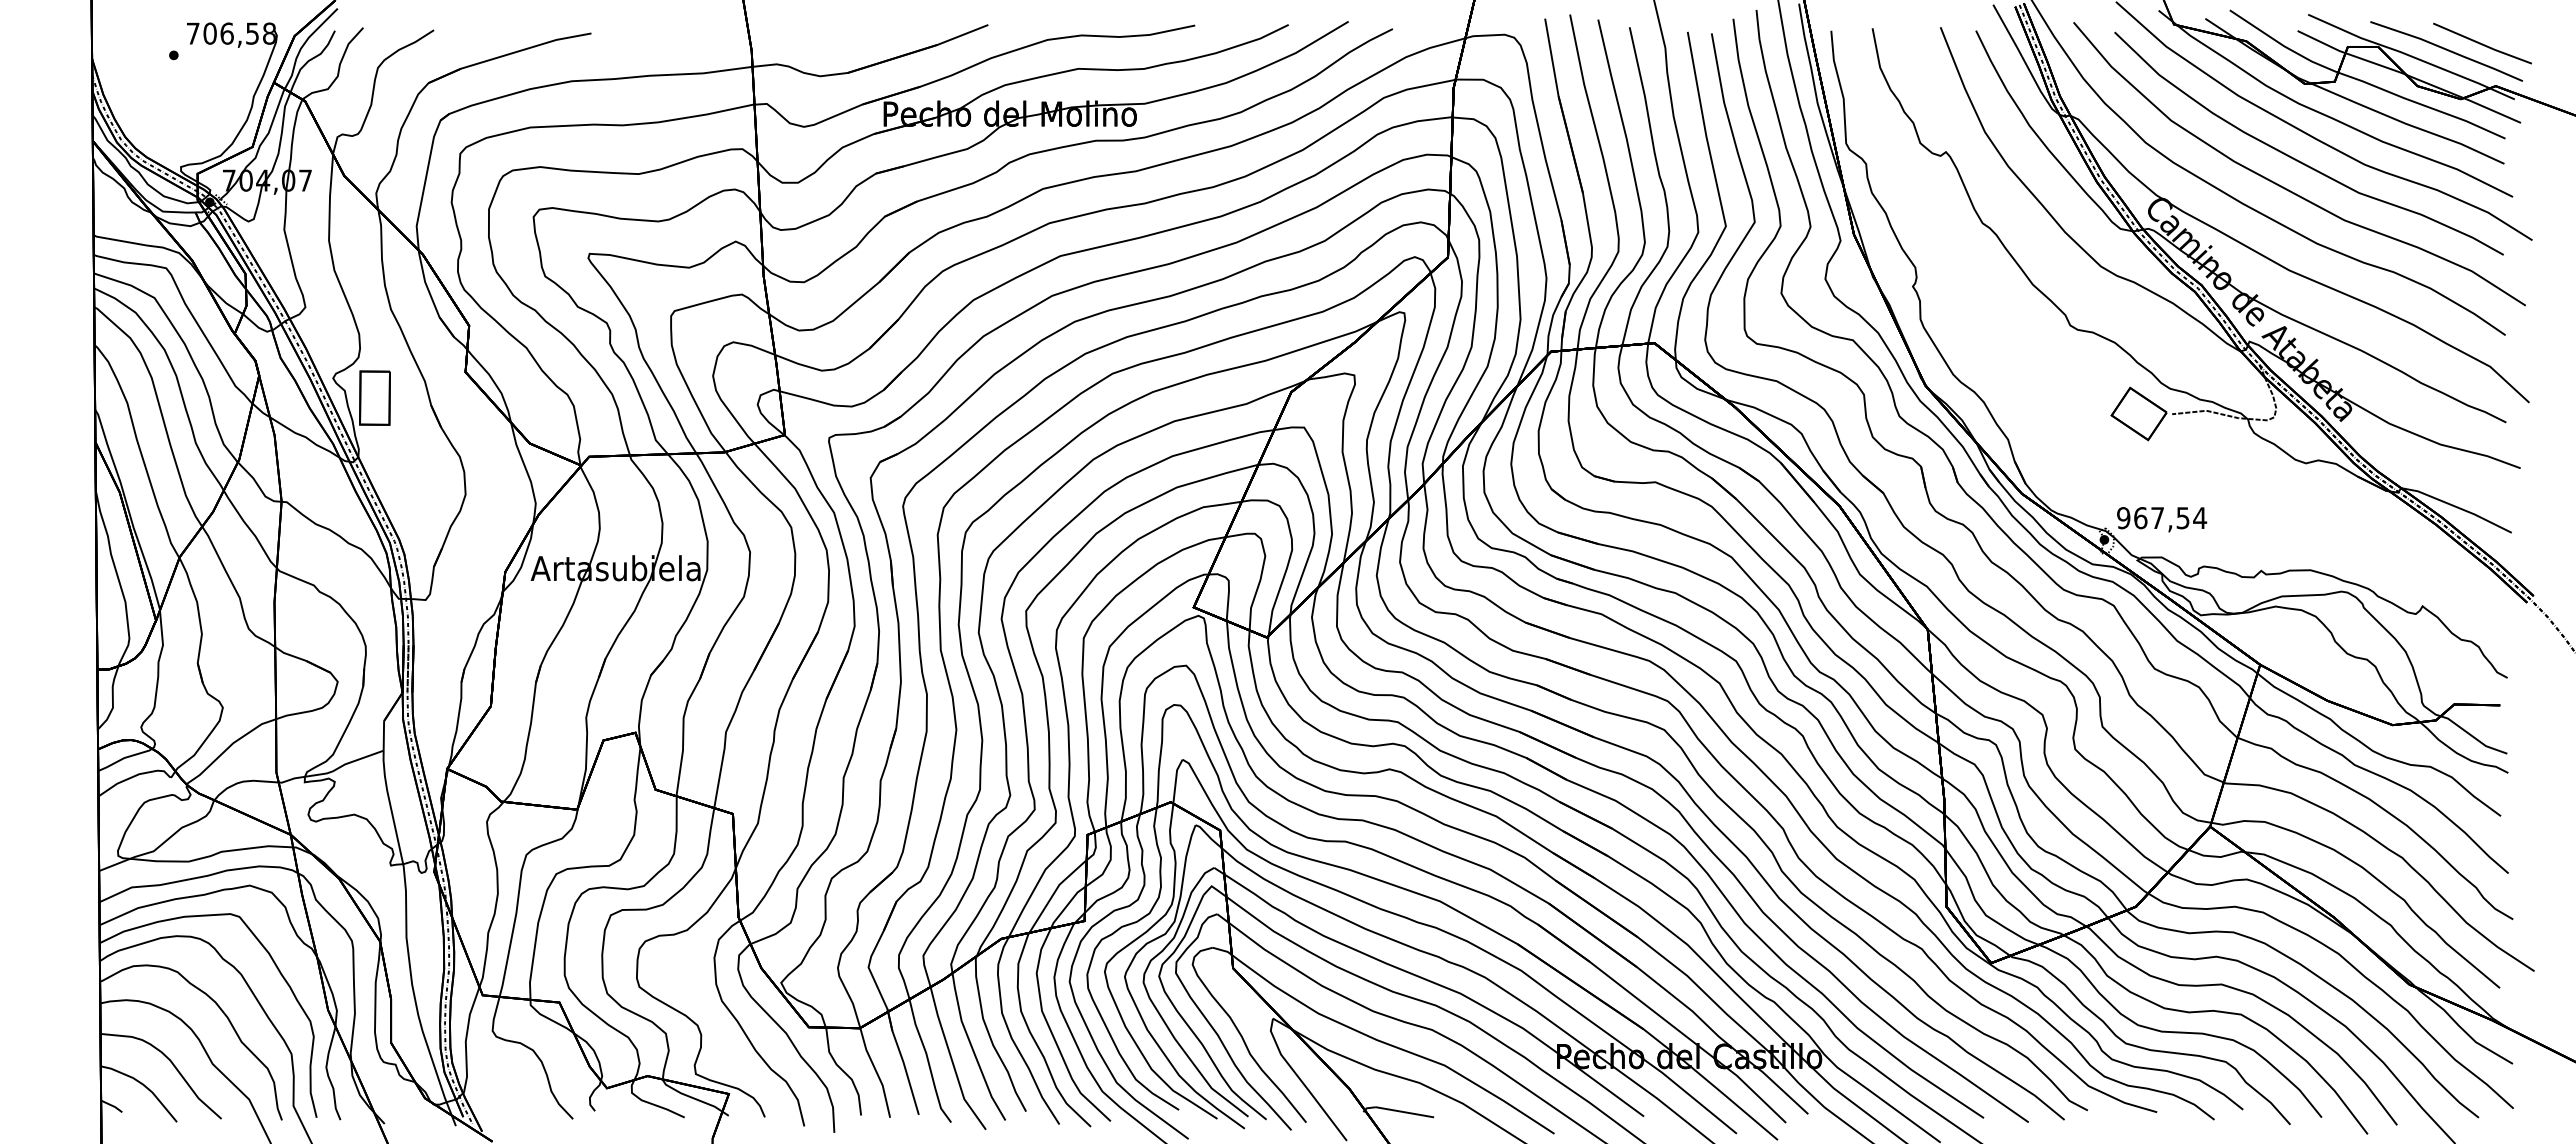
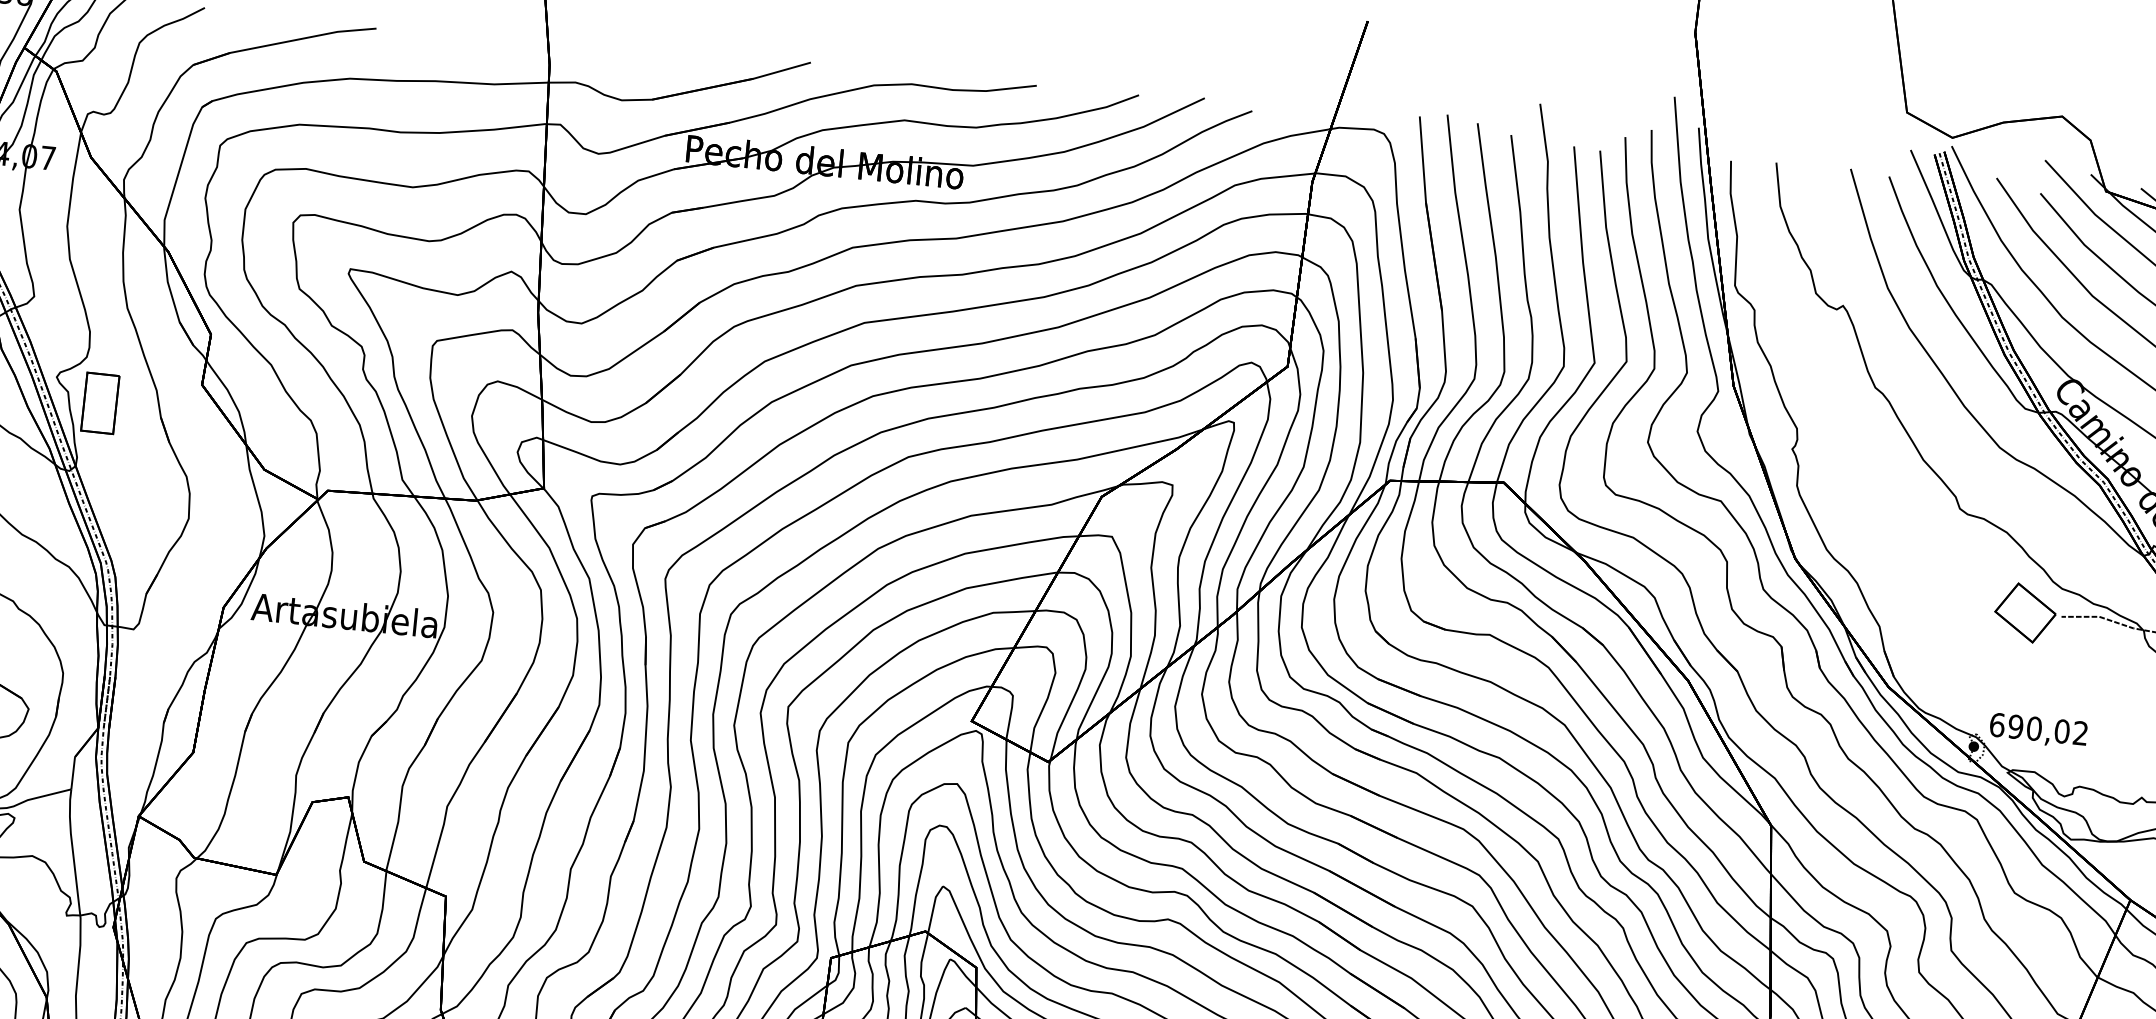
text: (2162, 518) -> (2039, 729), 967,54 -> 690,02

